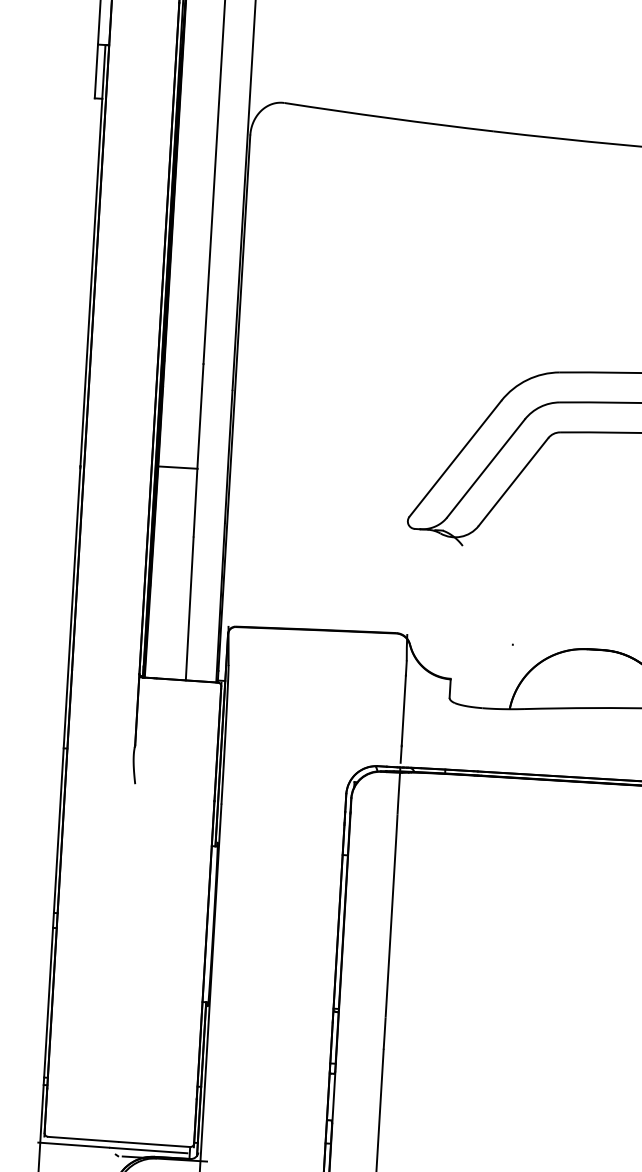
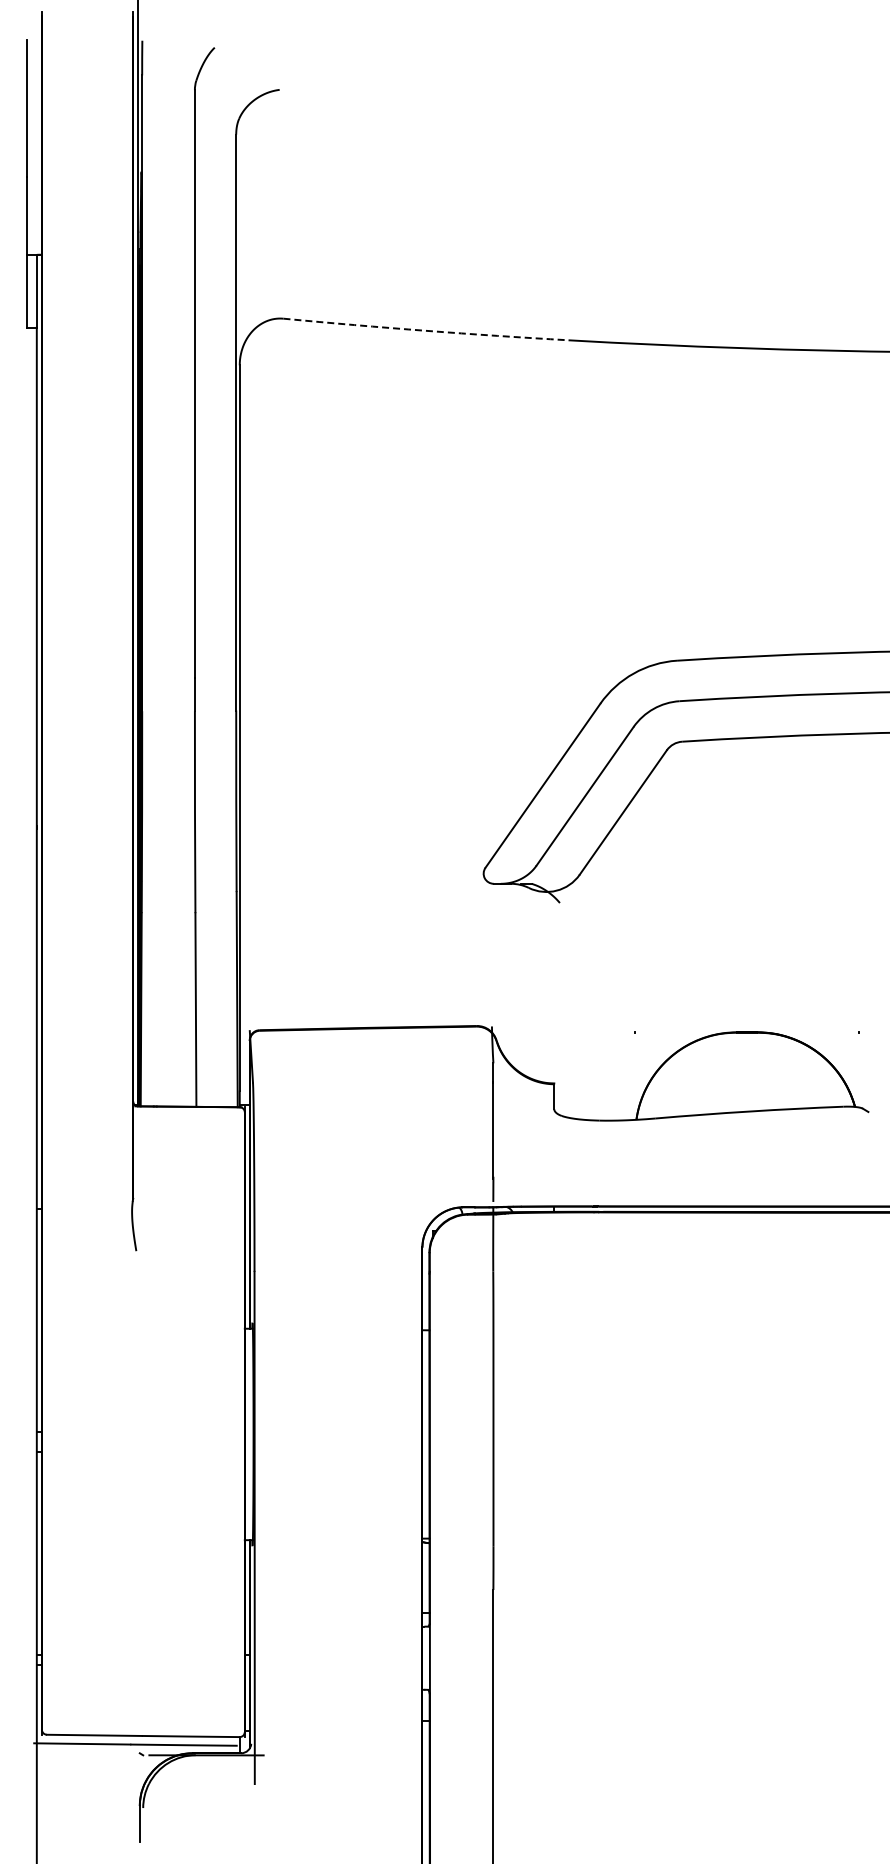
arc: (388, 117) -> (425, 330), solid -> dashed
line: (177, 467) -> (168, 819), removed

